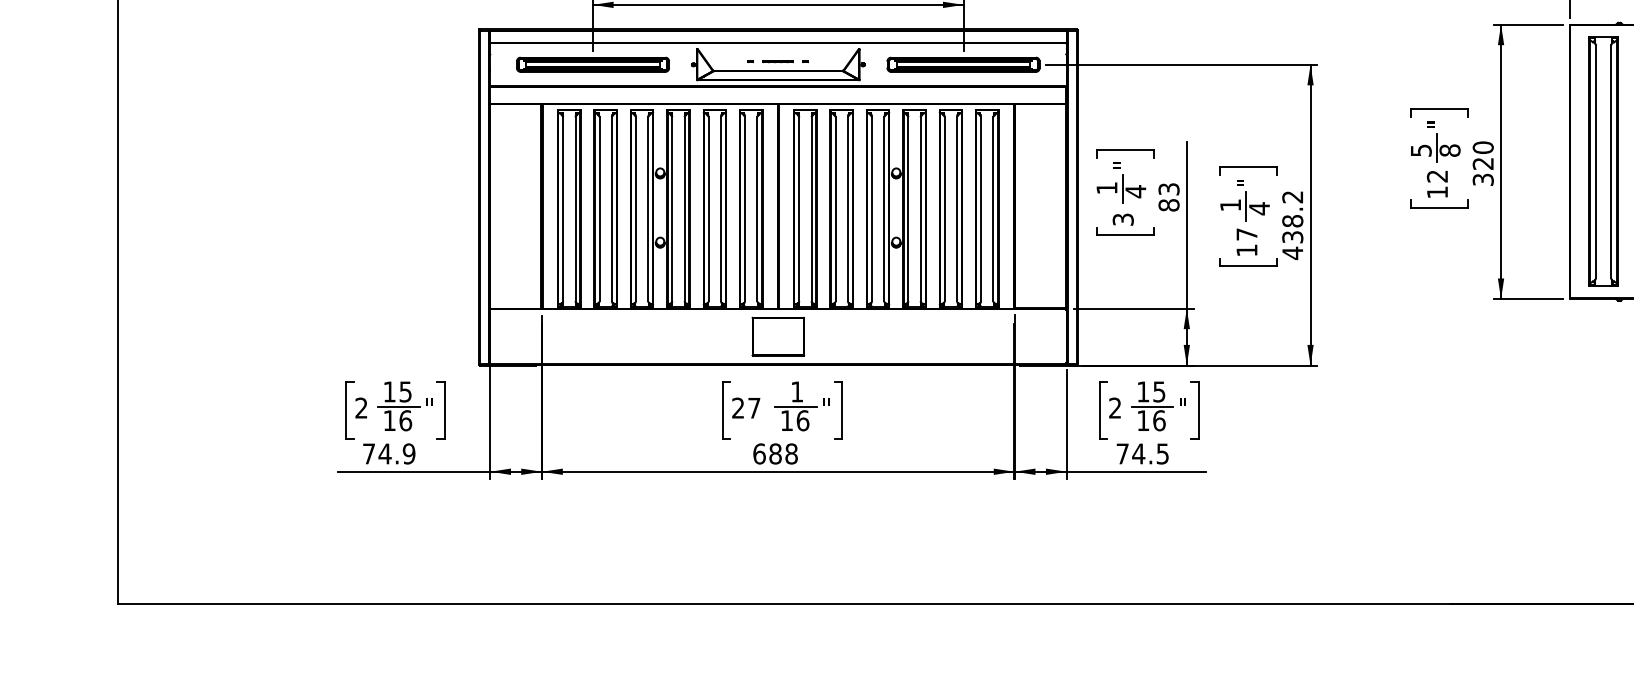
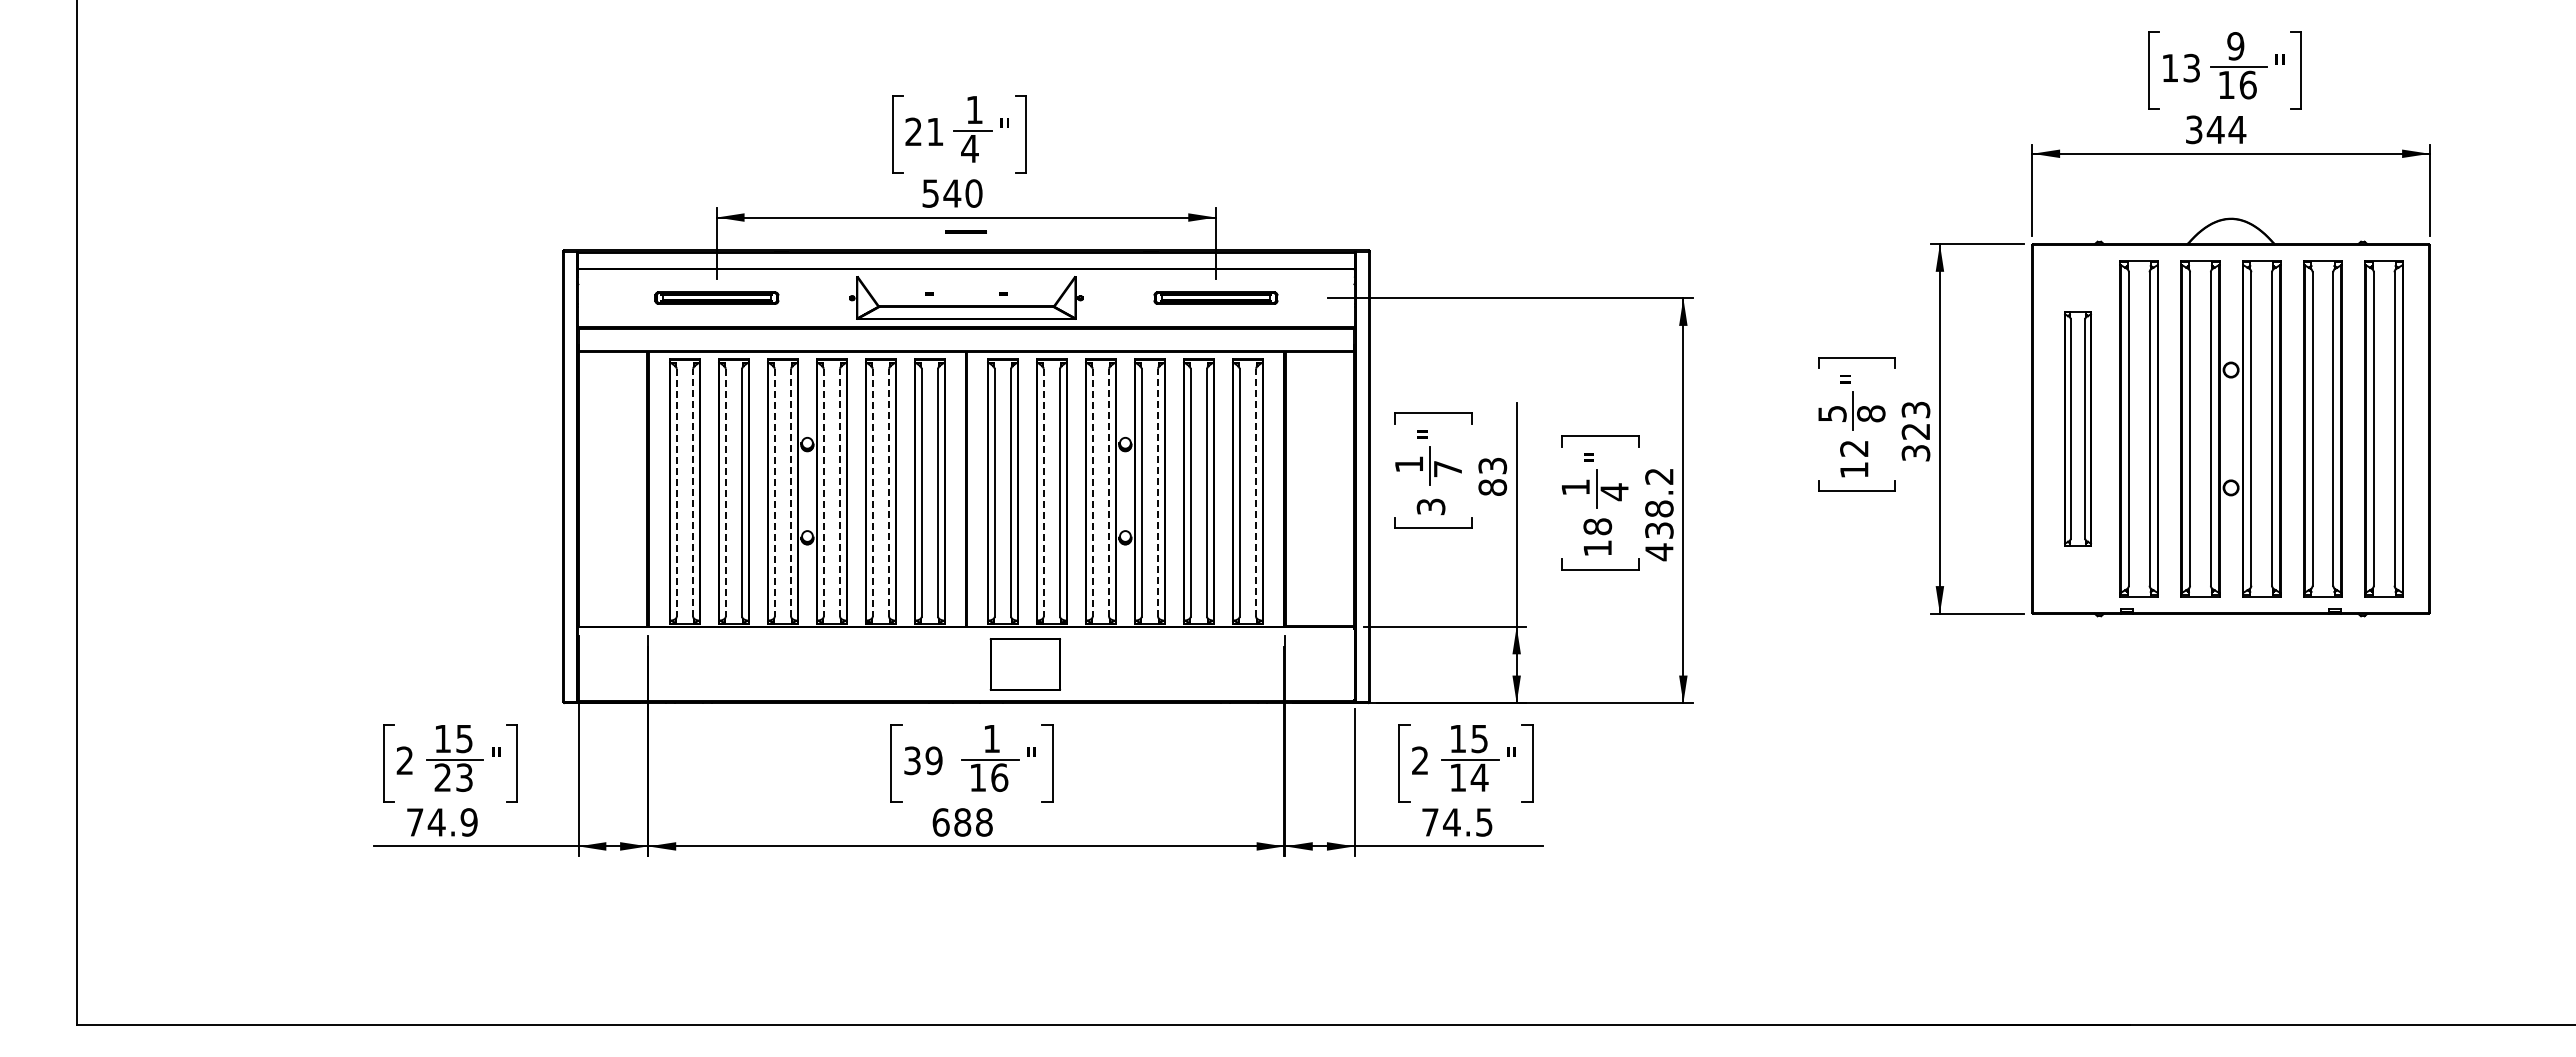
line: (777, 61) -> (965, 231), moved
part: (592, 64) -> (716, 297), size x0.6
part: (963, 64) -> (1215, 297), size x0.6
text: (1482, 147) -> (1915, 409), 320 -> 323
part: (1603, 161) -> (2077, 428), size x0.7
text: (1135, 191) -> (1447, 469), 4 -> 7
line: (563, 209) -> (676, 492), solid -> dashed
line: (575, 209) -> (693, 492), solid -> dashed
line: (599, 209) -> (725, 492), solid -> dashed
line: (635, 209) -> (774, 492), solid -> dashed
line: (648, 209) -> (791, 492), solid -> dashed
line: (672, 209) -> (823, 492), solid -> dashed
line: (684, 209) -> (840, 492), solid -> dashed
line: (708, 209) -> (872, 492), solid -> dashed
line: (721, 209) -> (889, 492), solid -> dashed
line: (835, 209) -> (1043, 492), solid -> dashed
line: (871, 209) -> (1092, 492), solid -> dashed
line: (884, 209) -> (1109, 492), solid -> dashed
line: (920, 209) -> (1158, 492), solid -> dashed
line: (993, 209) -> (1256, 492), solid -> dashed
text: (1246, 234) -> (1597, 526), 17 -> 18
part: (777, 336) -> (1024, 664), moved
text: (746, 407) -> (923, 760), 27 -> 39
text: (397, 420) -> (453, 777), 16 -> 23
text: (1159, 420) -> (1479, 777), 16 -> 14

